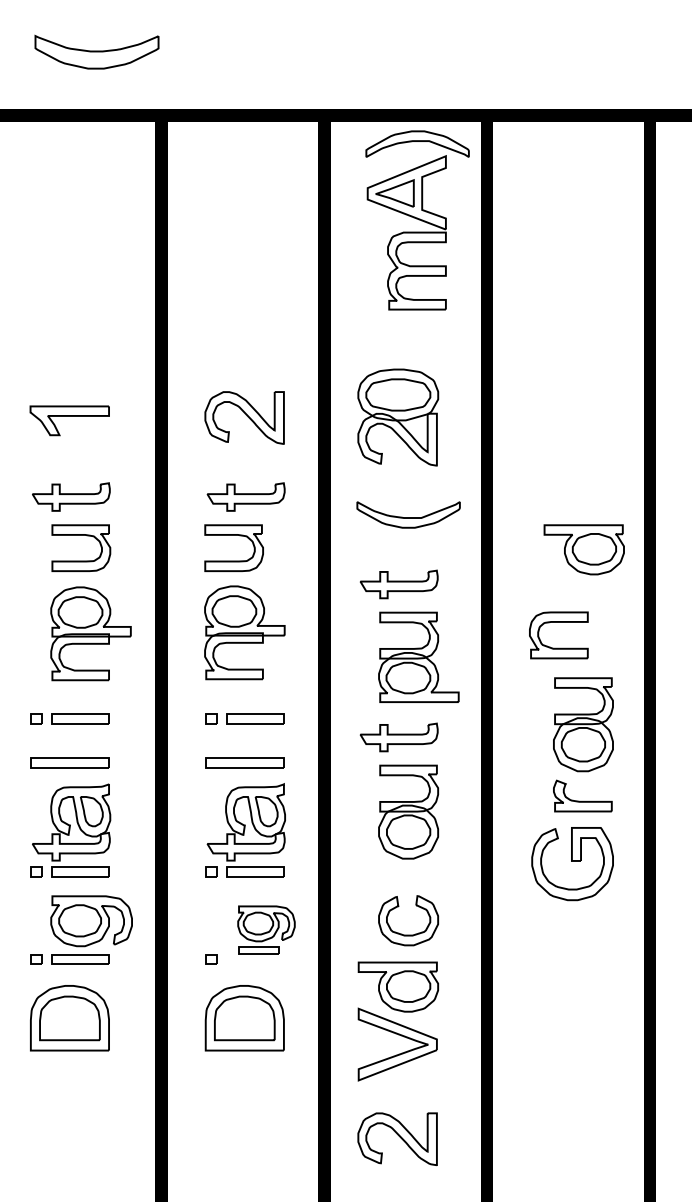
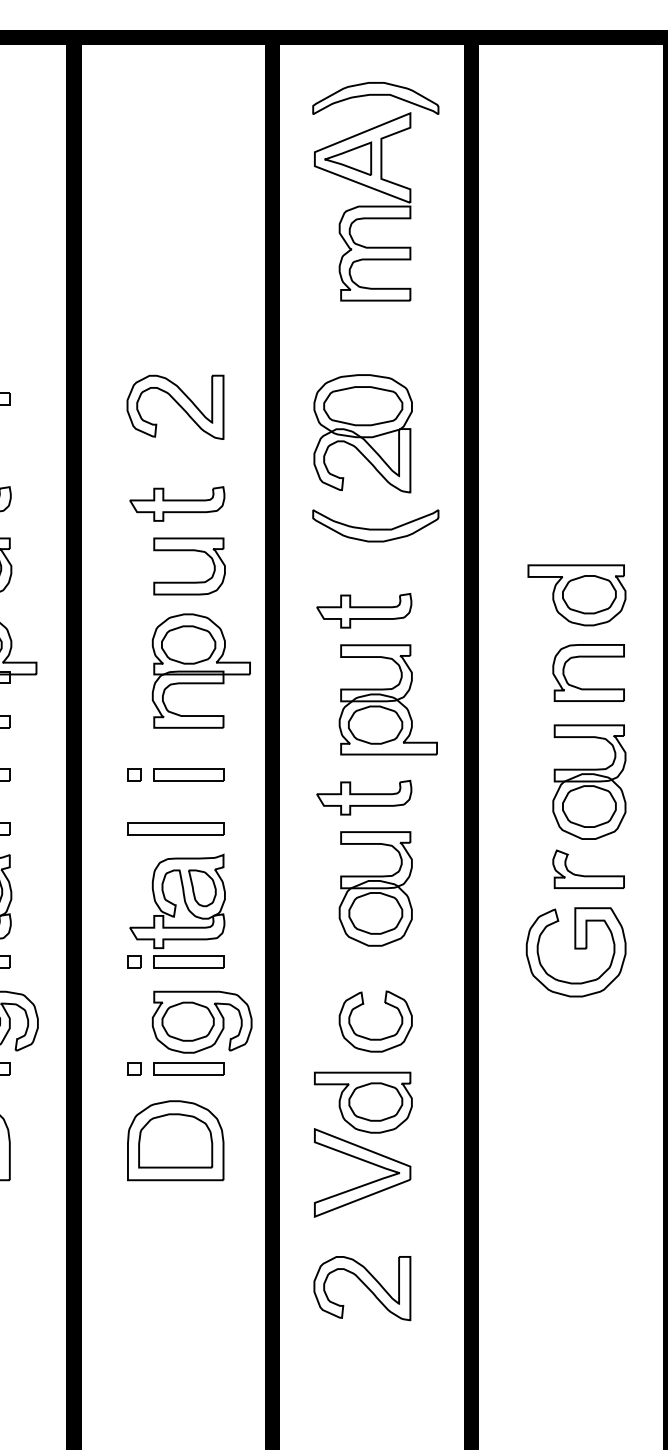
part: (417, 220) -> (375, 191), moved
part: (398, 417) -> (363, 433), moved
part: (233, 535) -> (188, 550), moved
part: (583, 549) -> (576, 594), moved
part: (244, 632) -> (200, 670), moved
part: (558, 647) -> (588, 687), moved
part: (266, 929) -> (202, 1032), size x1.43

